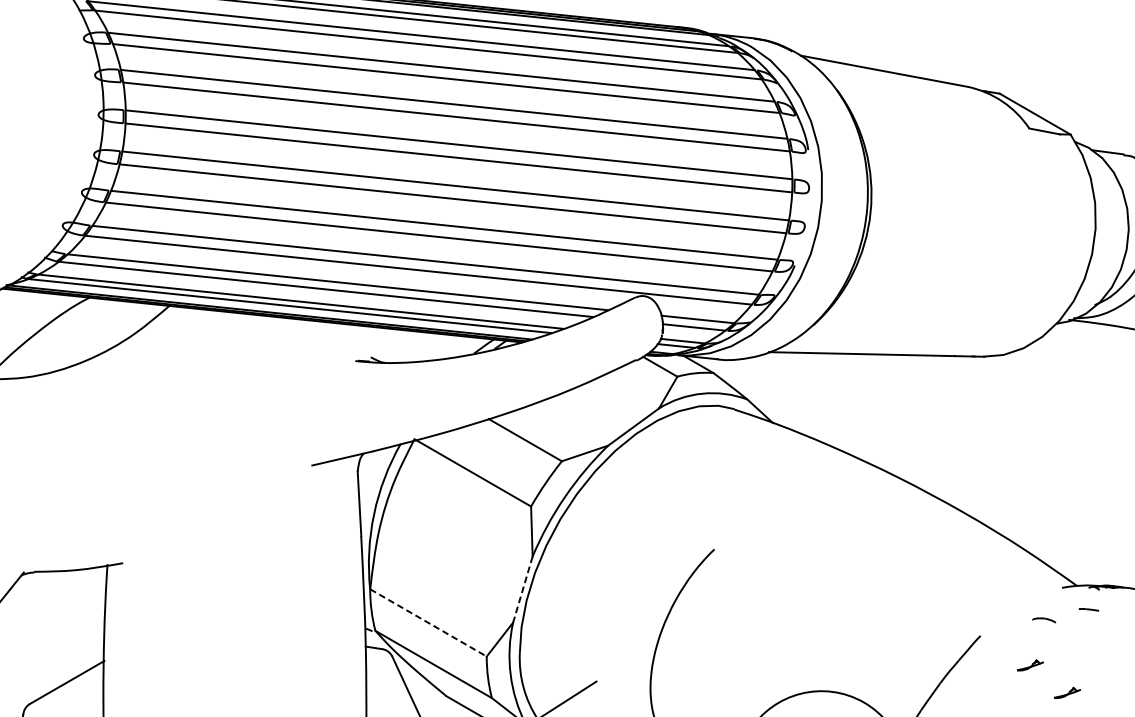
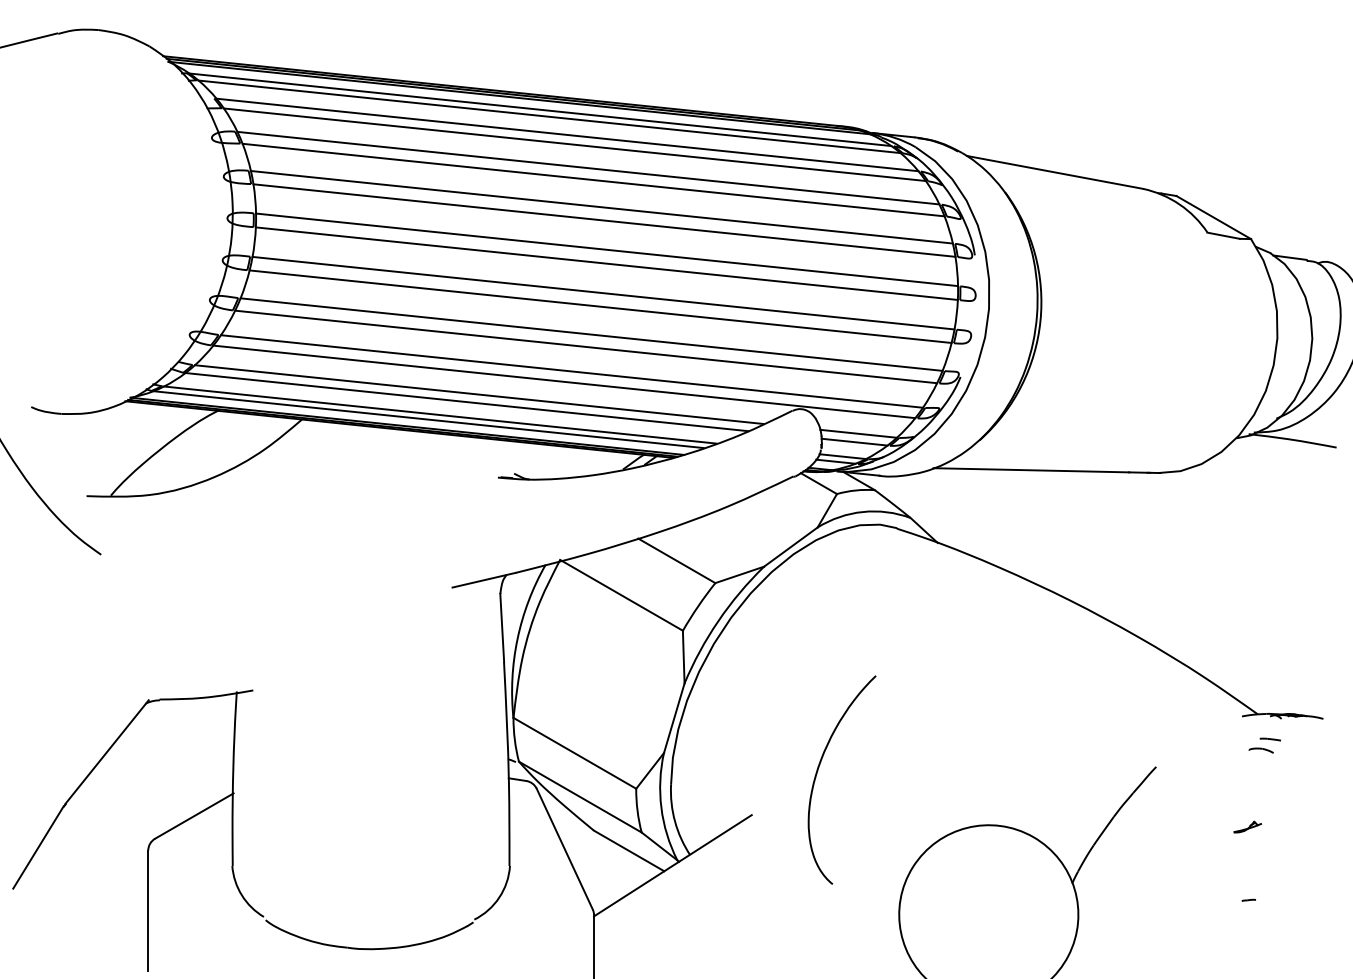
line: (523, 589) -> (674, 718), dashed -> solid
part: (1043, 620) -> (1260, 750), moved
line: (428, 623) -> (574, 753), dashed -> solid
part: (1030, 664) -> (1208, 797), removed

